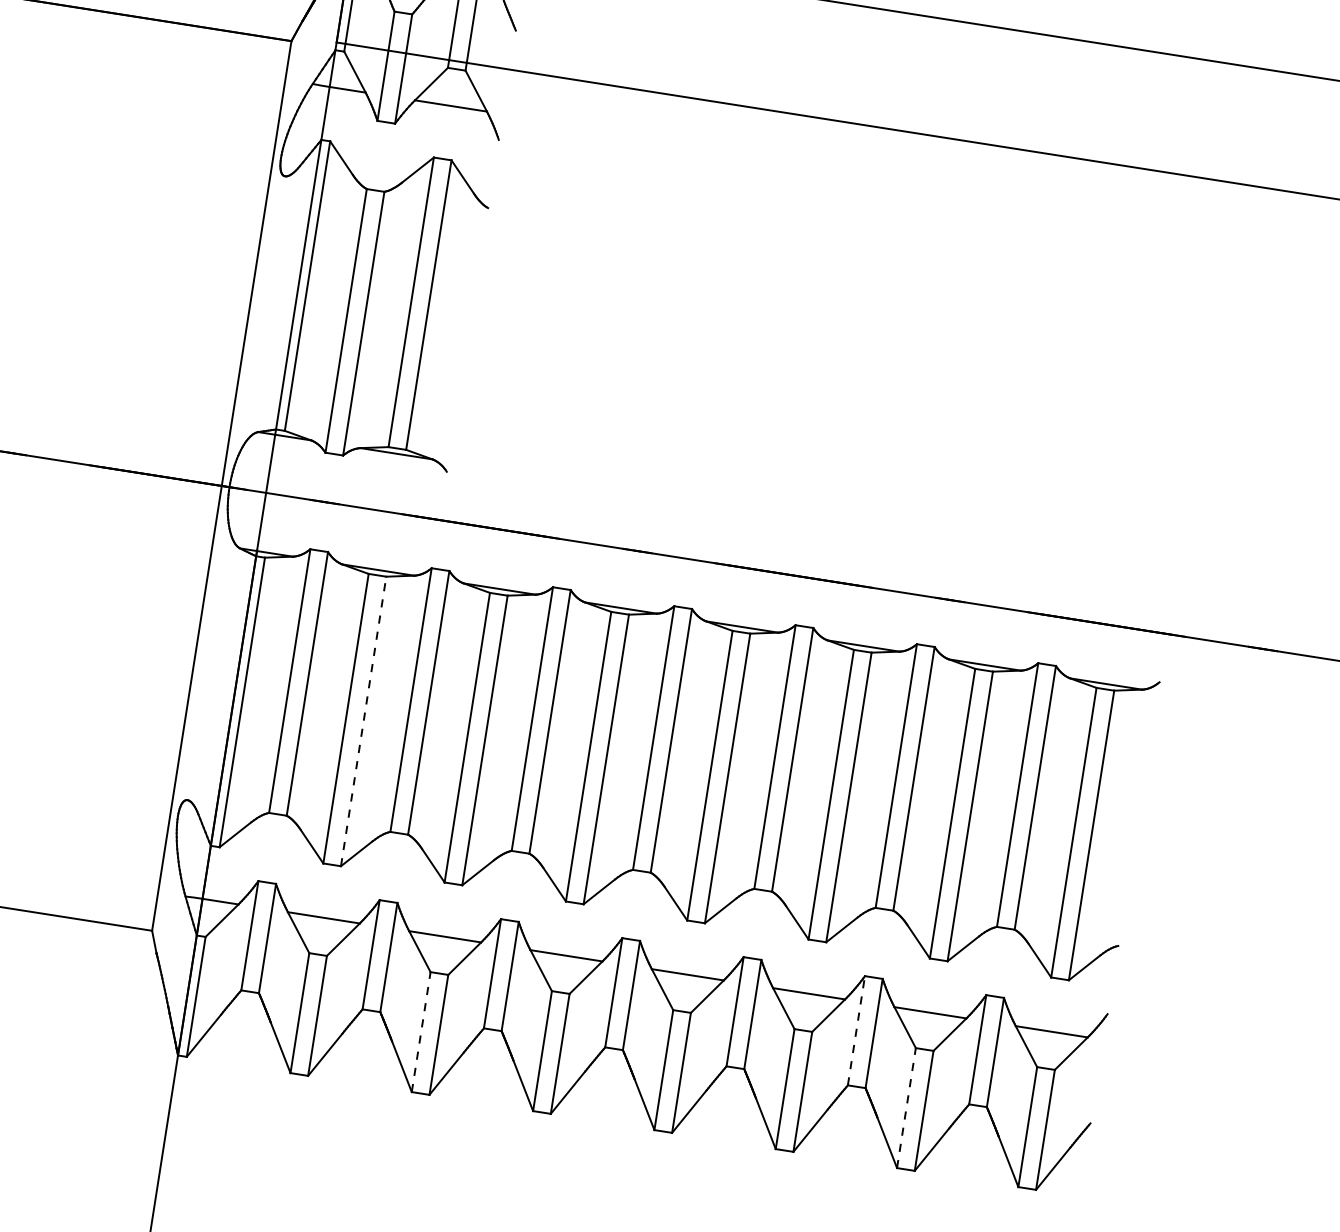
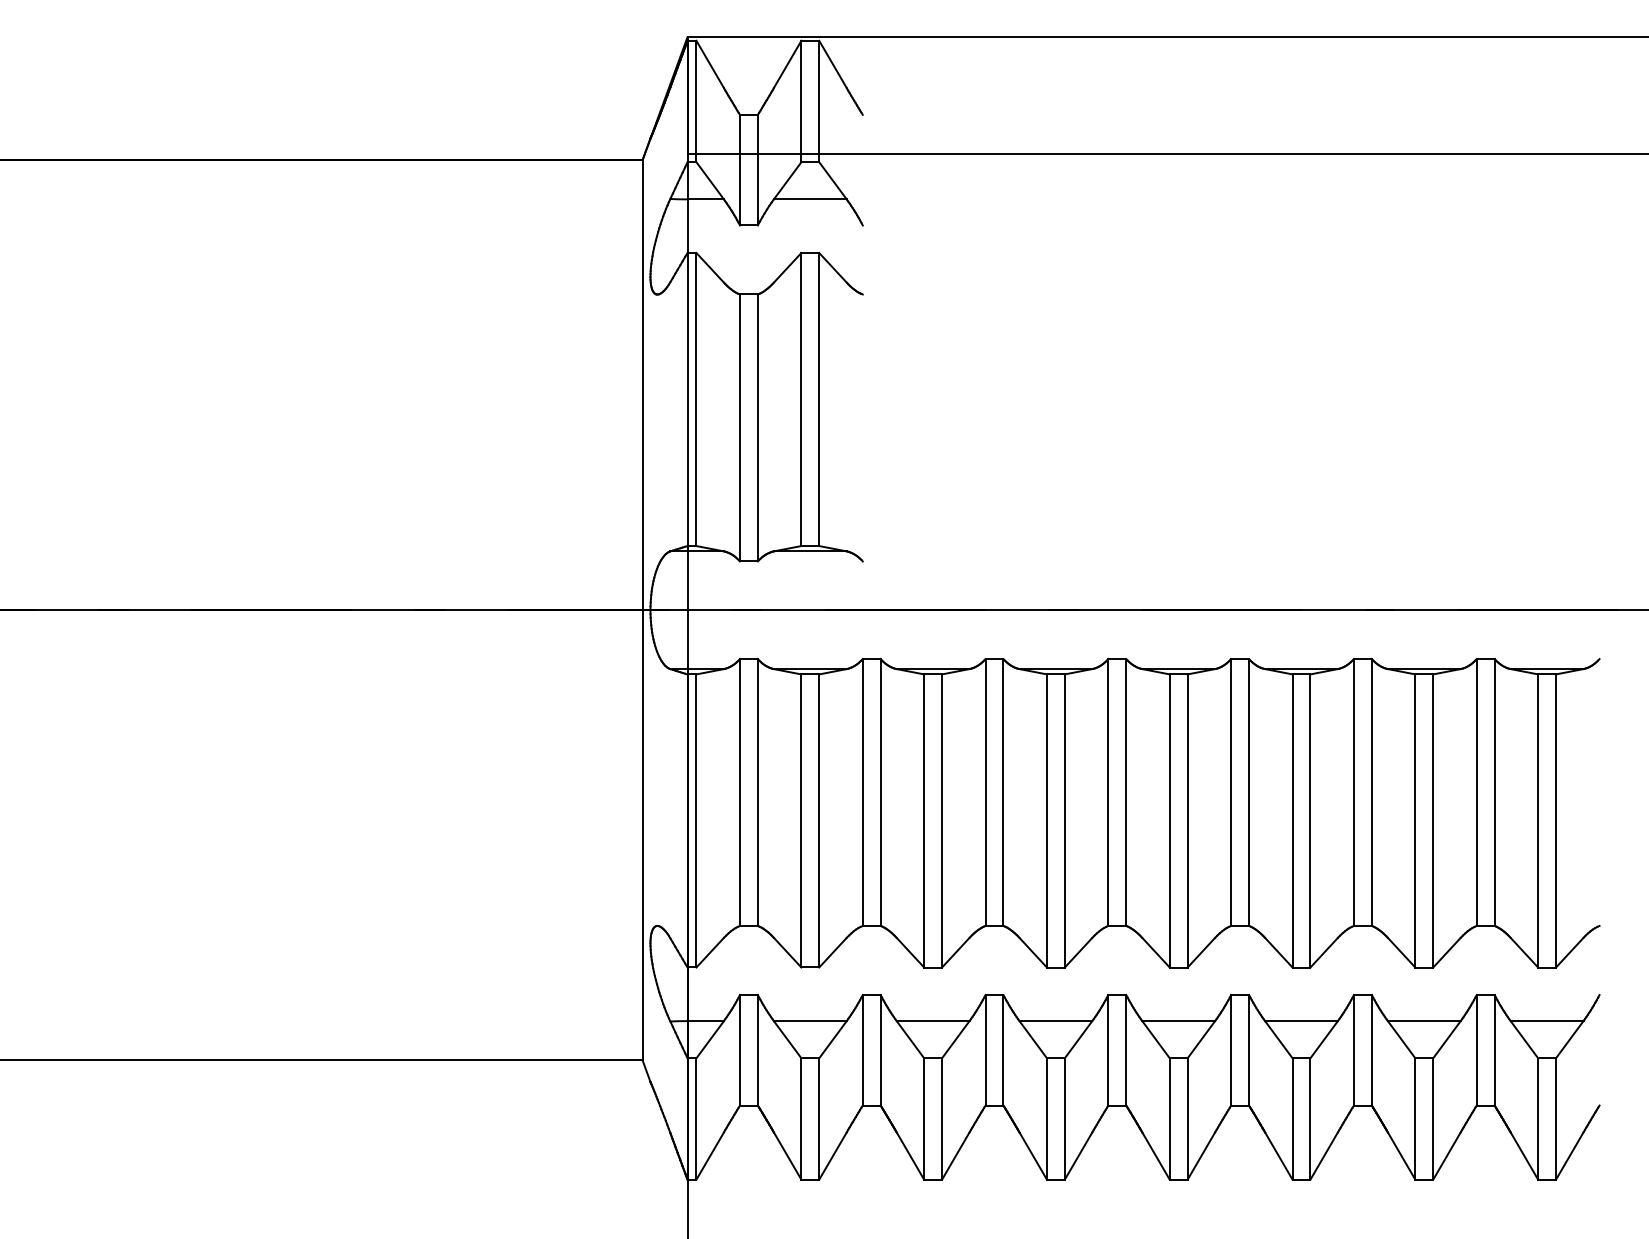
line: (363, 721) -> (819, 820), dashed -> solid
line: (856, 1029) -> (1353, 1049), dashed -> solid
line: (421, 1031) -> (924, 1118), dashed -> solid
line: (906, 1107) -> (1415, 1118), dashed -> solid

